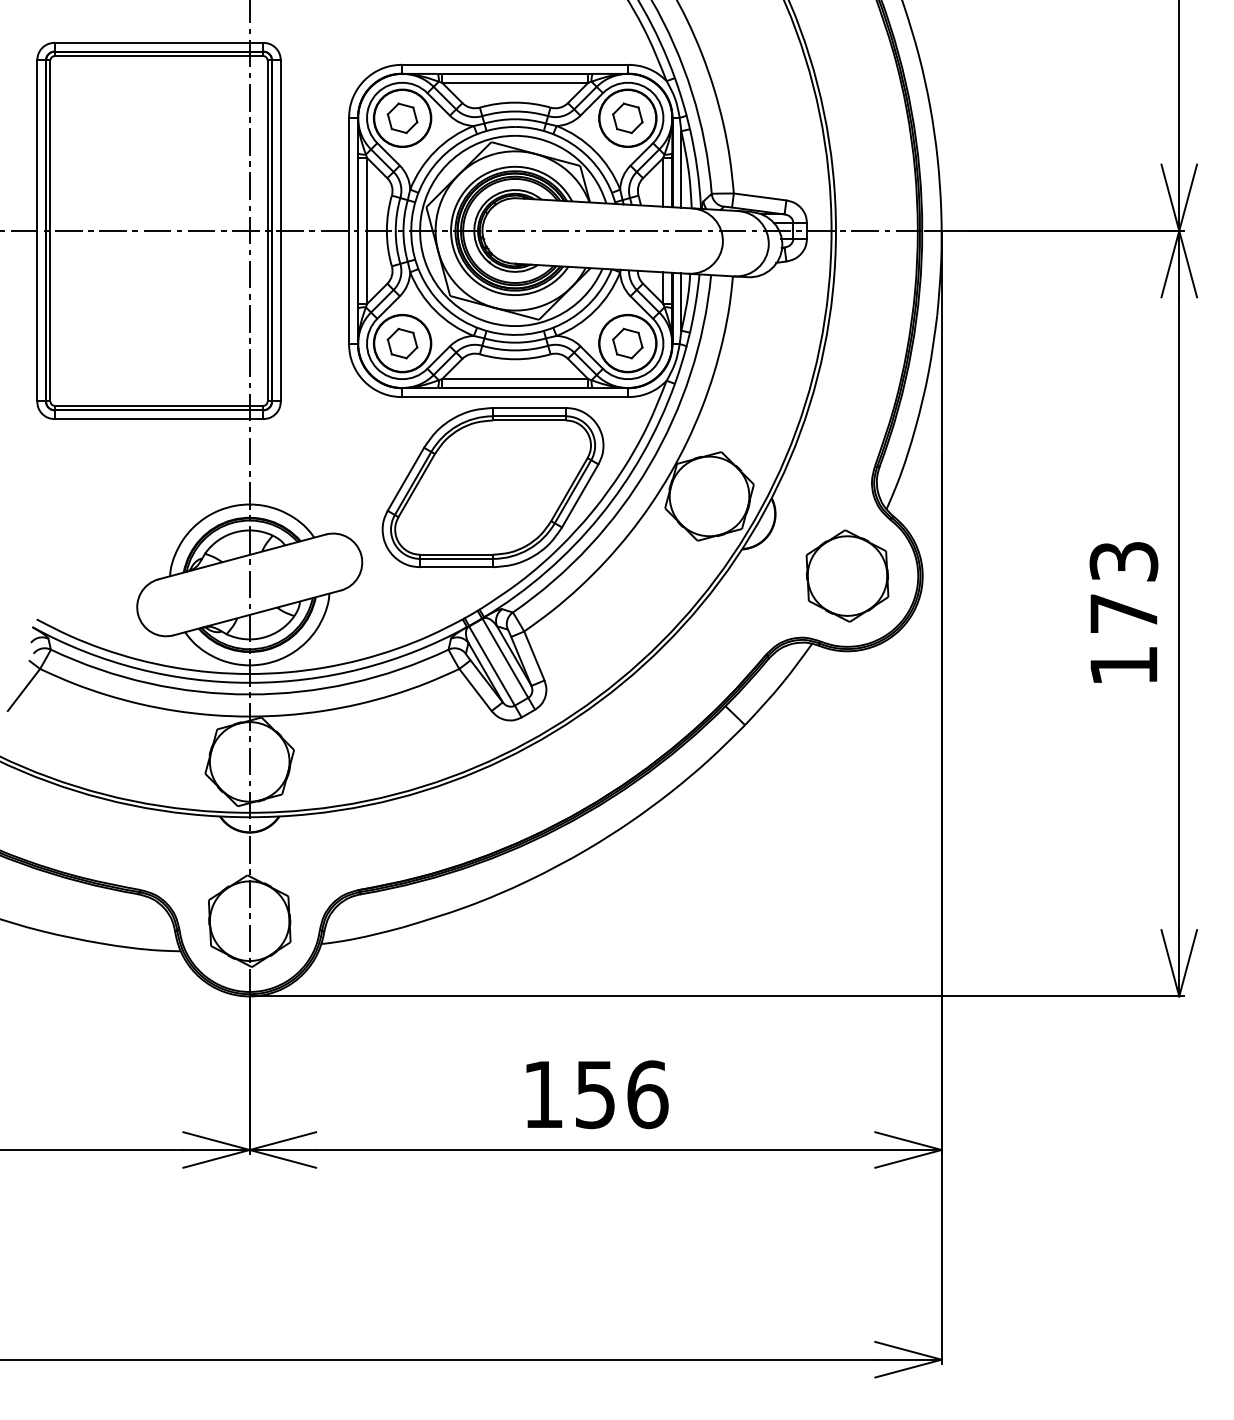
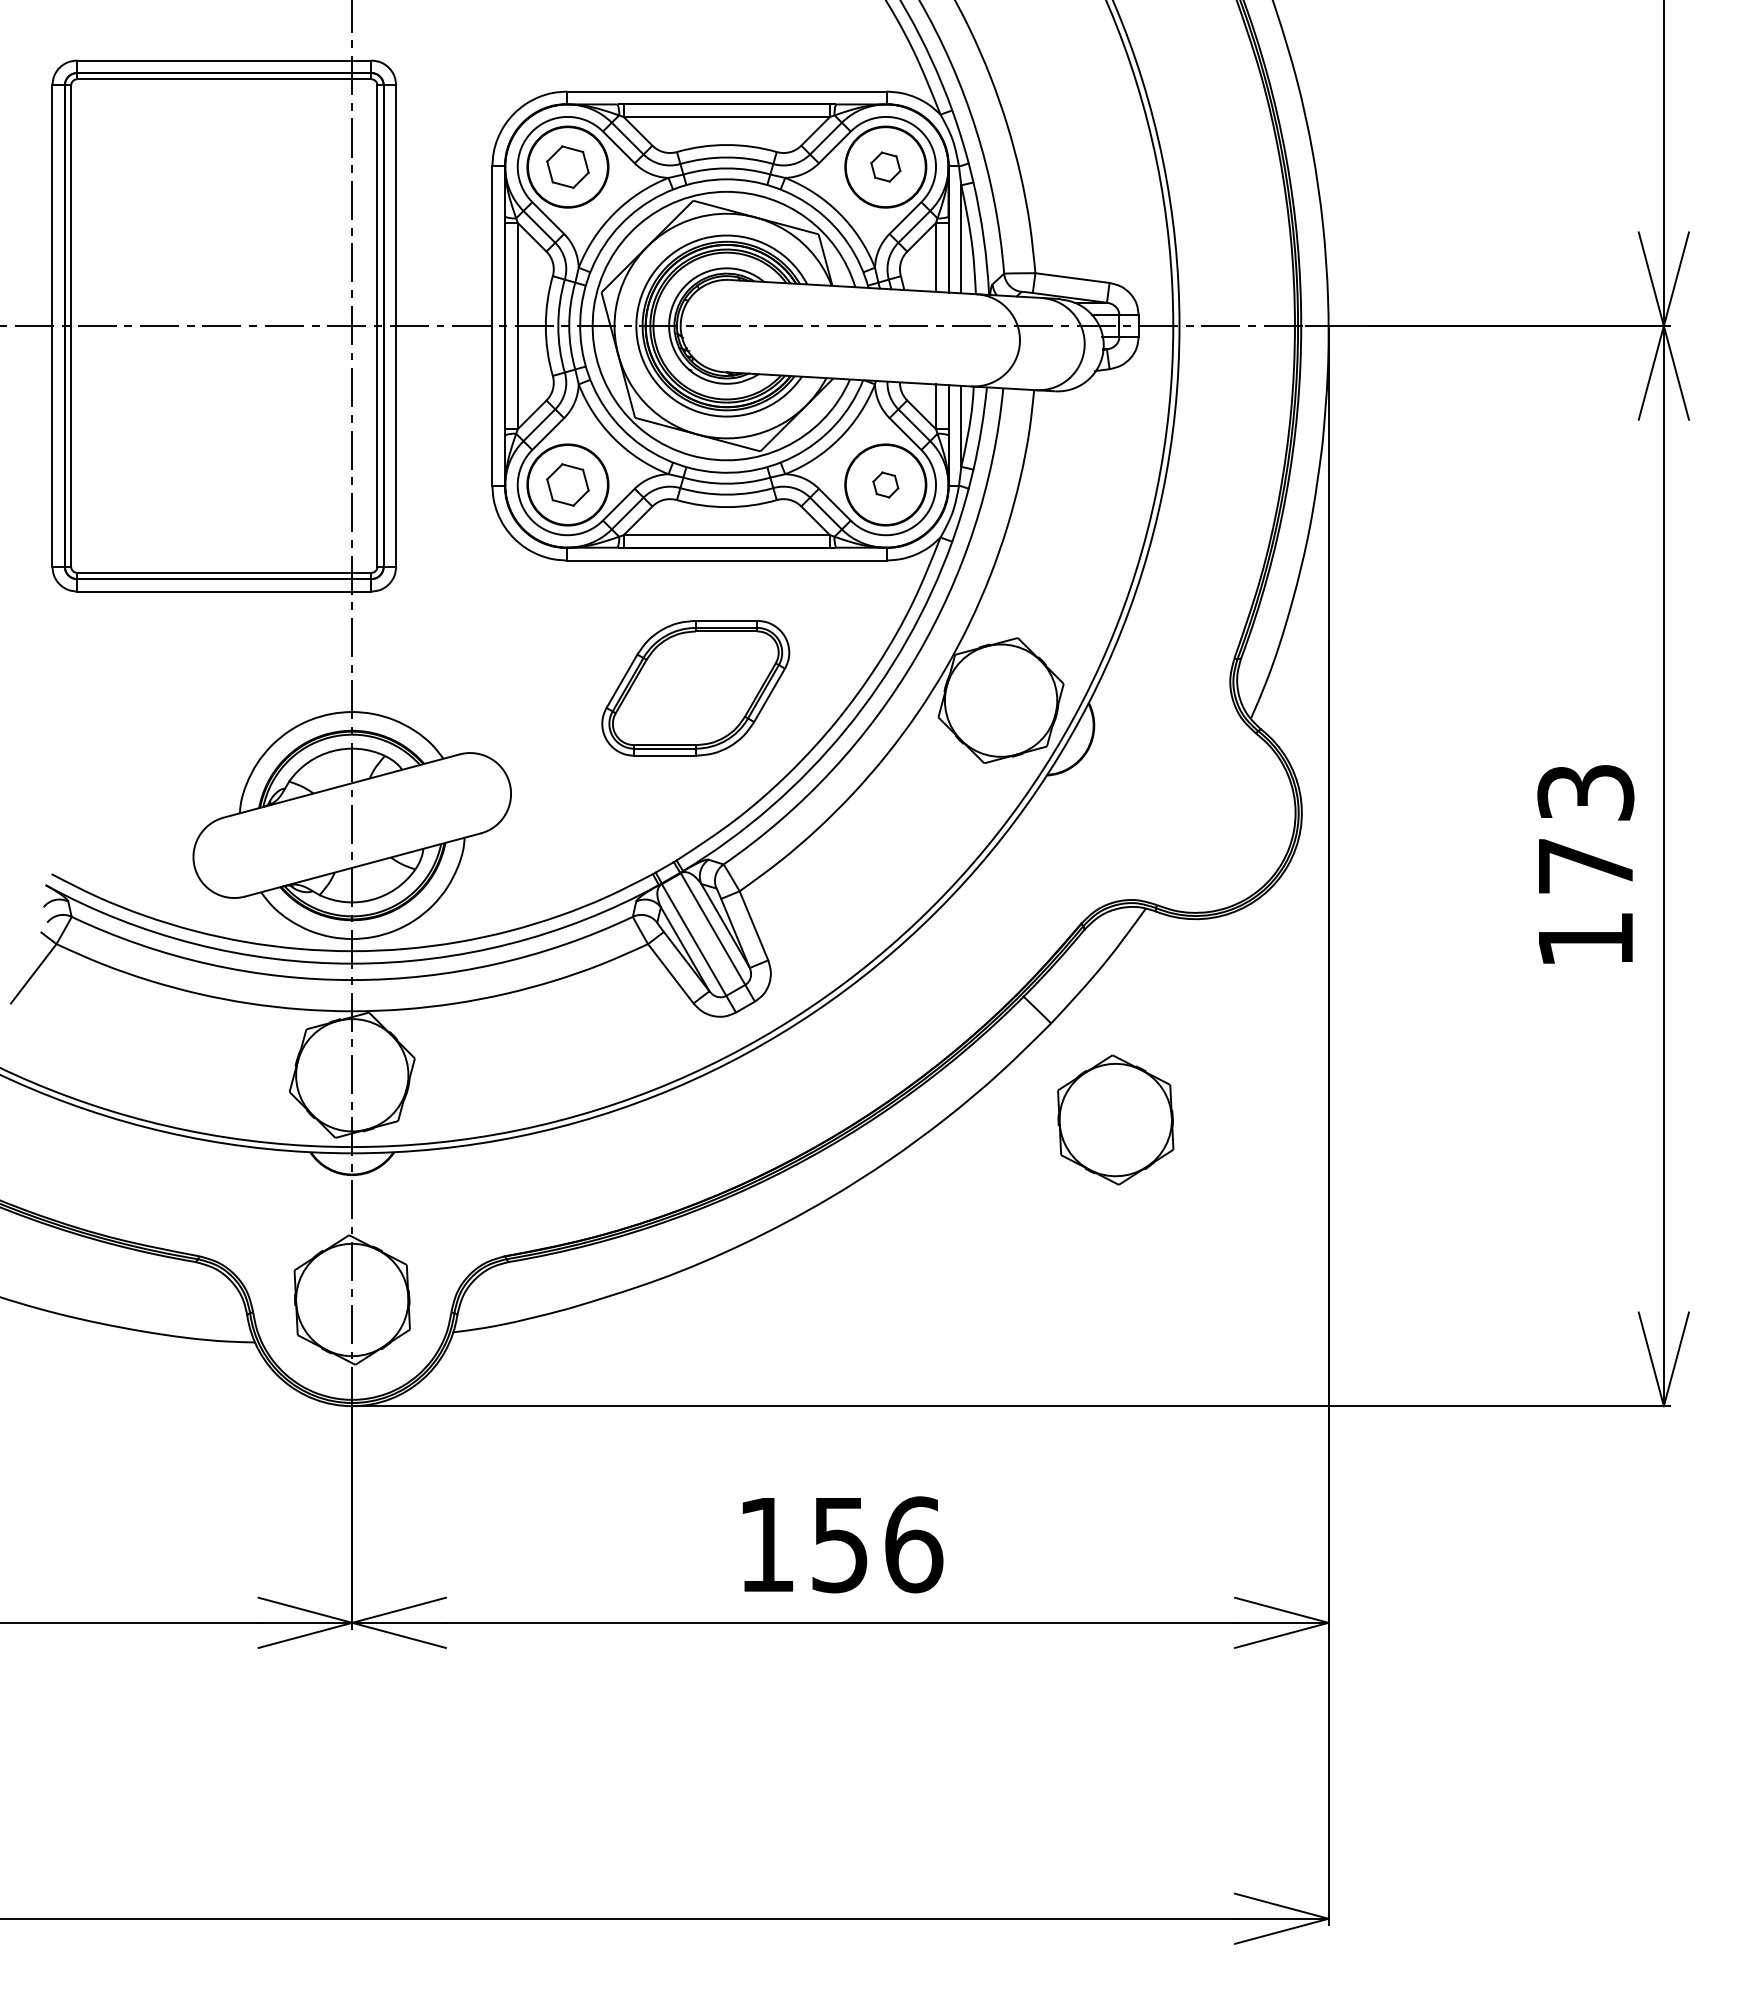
part: (627, 117) -> (885, 166), size x0.7
part: (627, 343) -> (885, 484), size x0.6
part: (492, 487) -> (695, 688), size x0.6
part: (847, 575) -> (1115, 1119), moved

